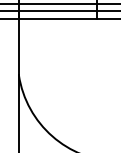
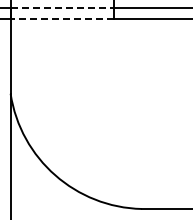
line: (57, 10) -> (62, 7), solid -> dashed
line: (57, 19) -> (62, 19), solid -> dashed

